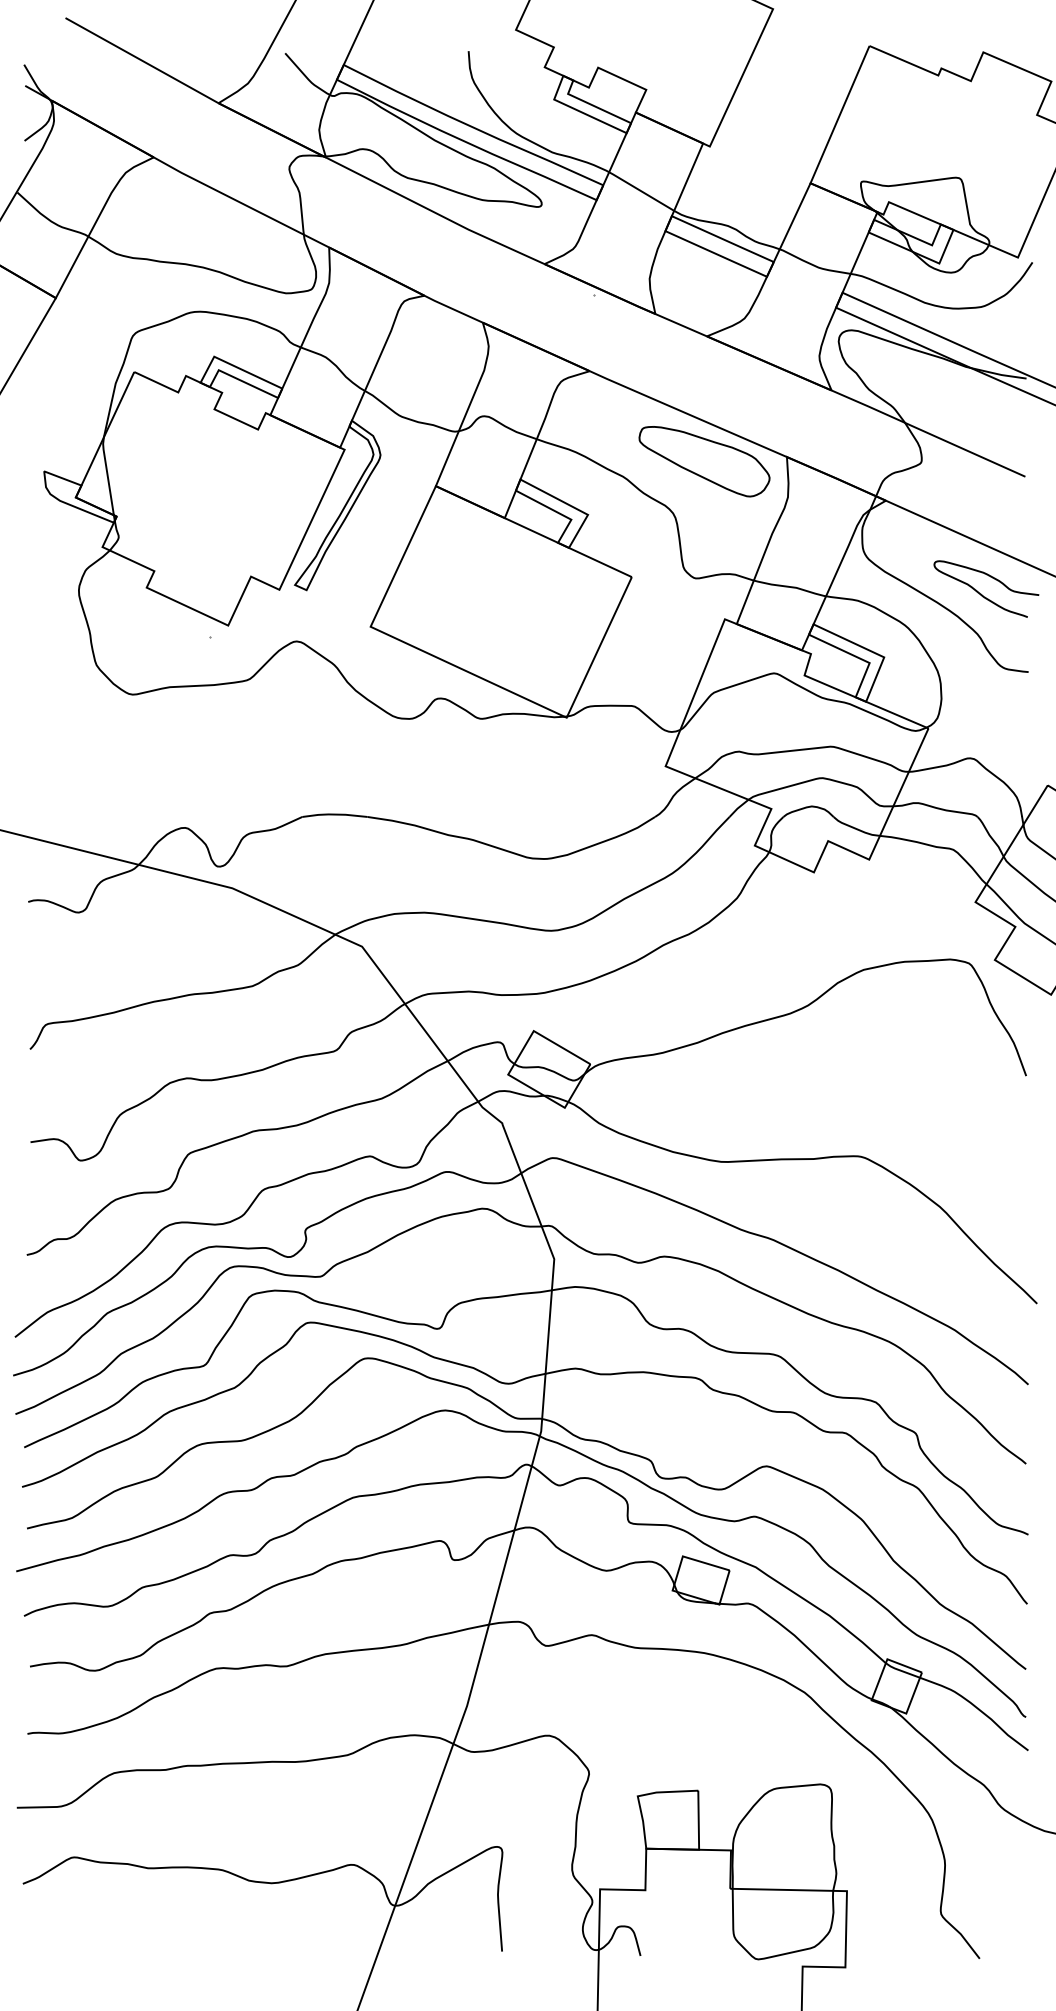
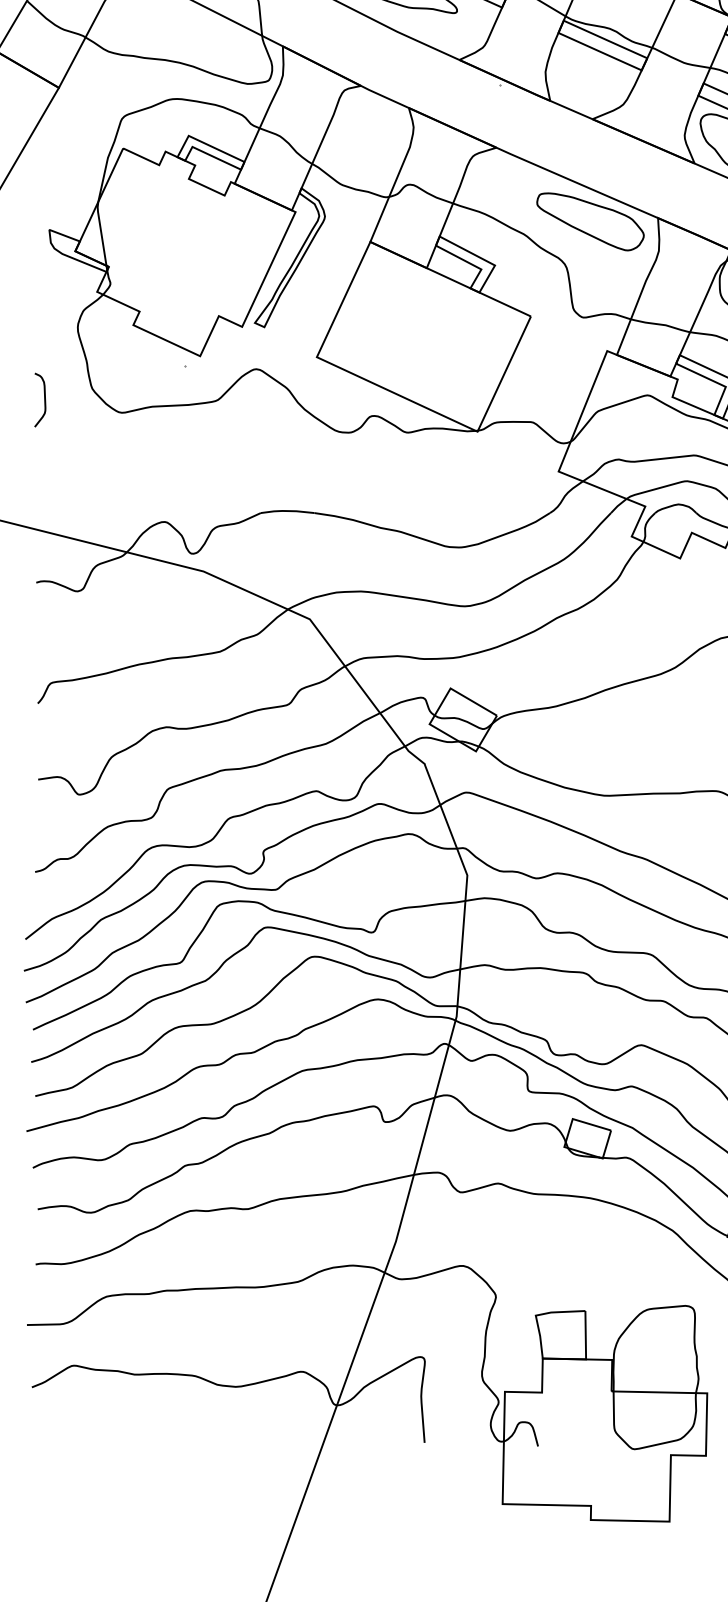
curve: (38, 679) -> (44, 400), added

